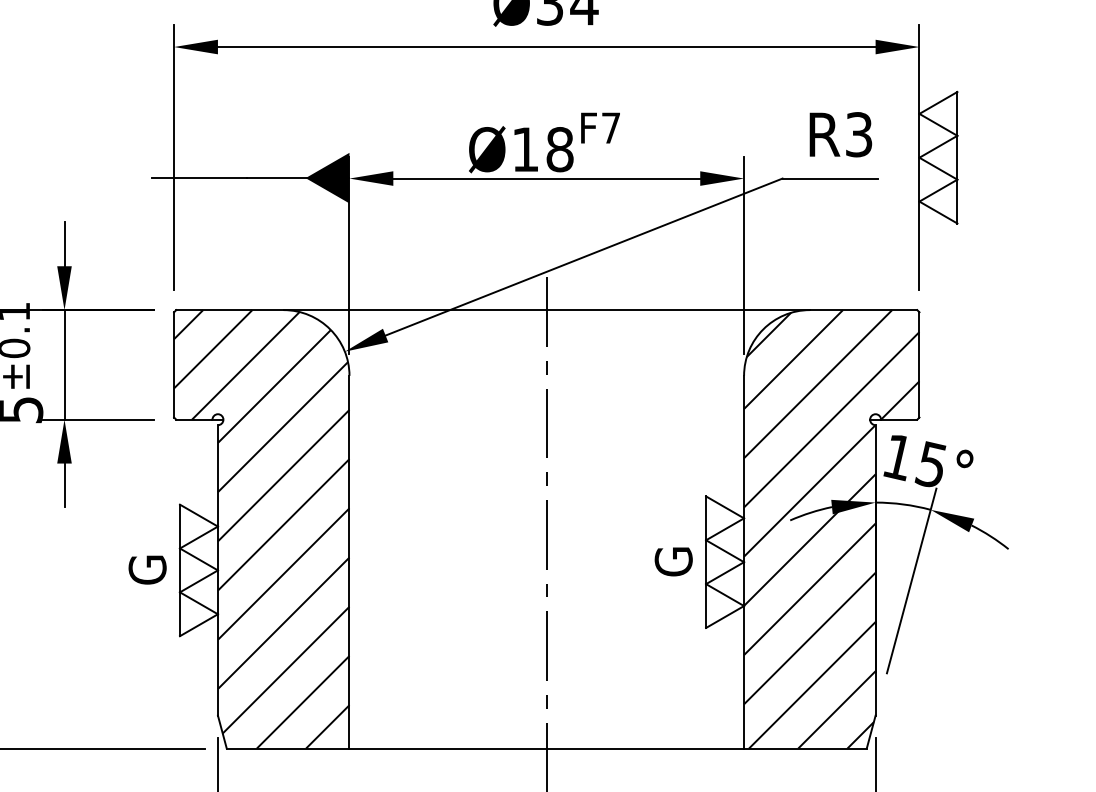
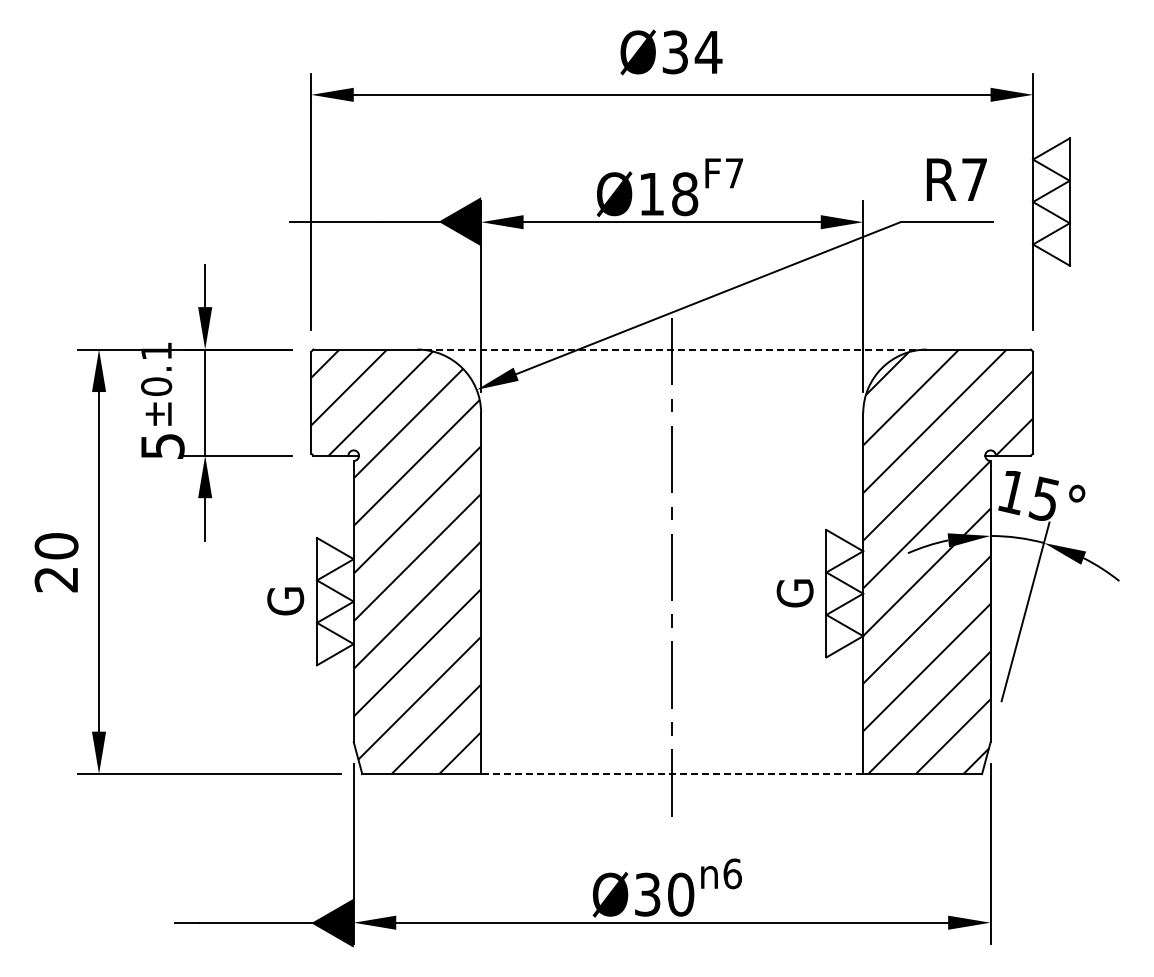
text: (858, 134) -> (974, 179), R3 -> R7
line: (547, 310) -> (672, 349), solid -> dashed
line: (546, 748) -> (671, 774), solid -> dashed

